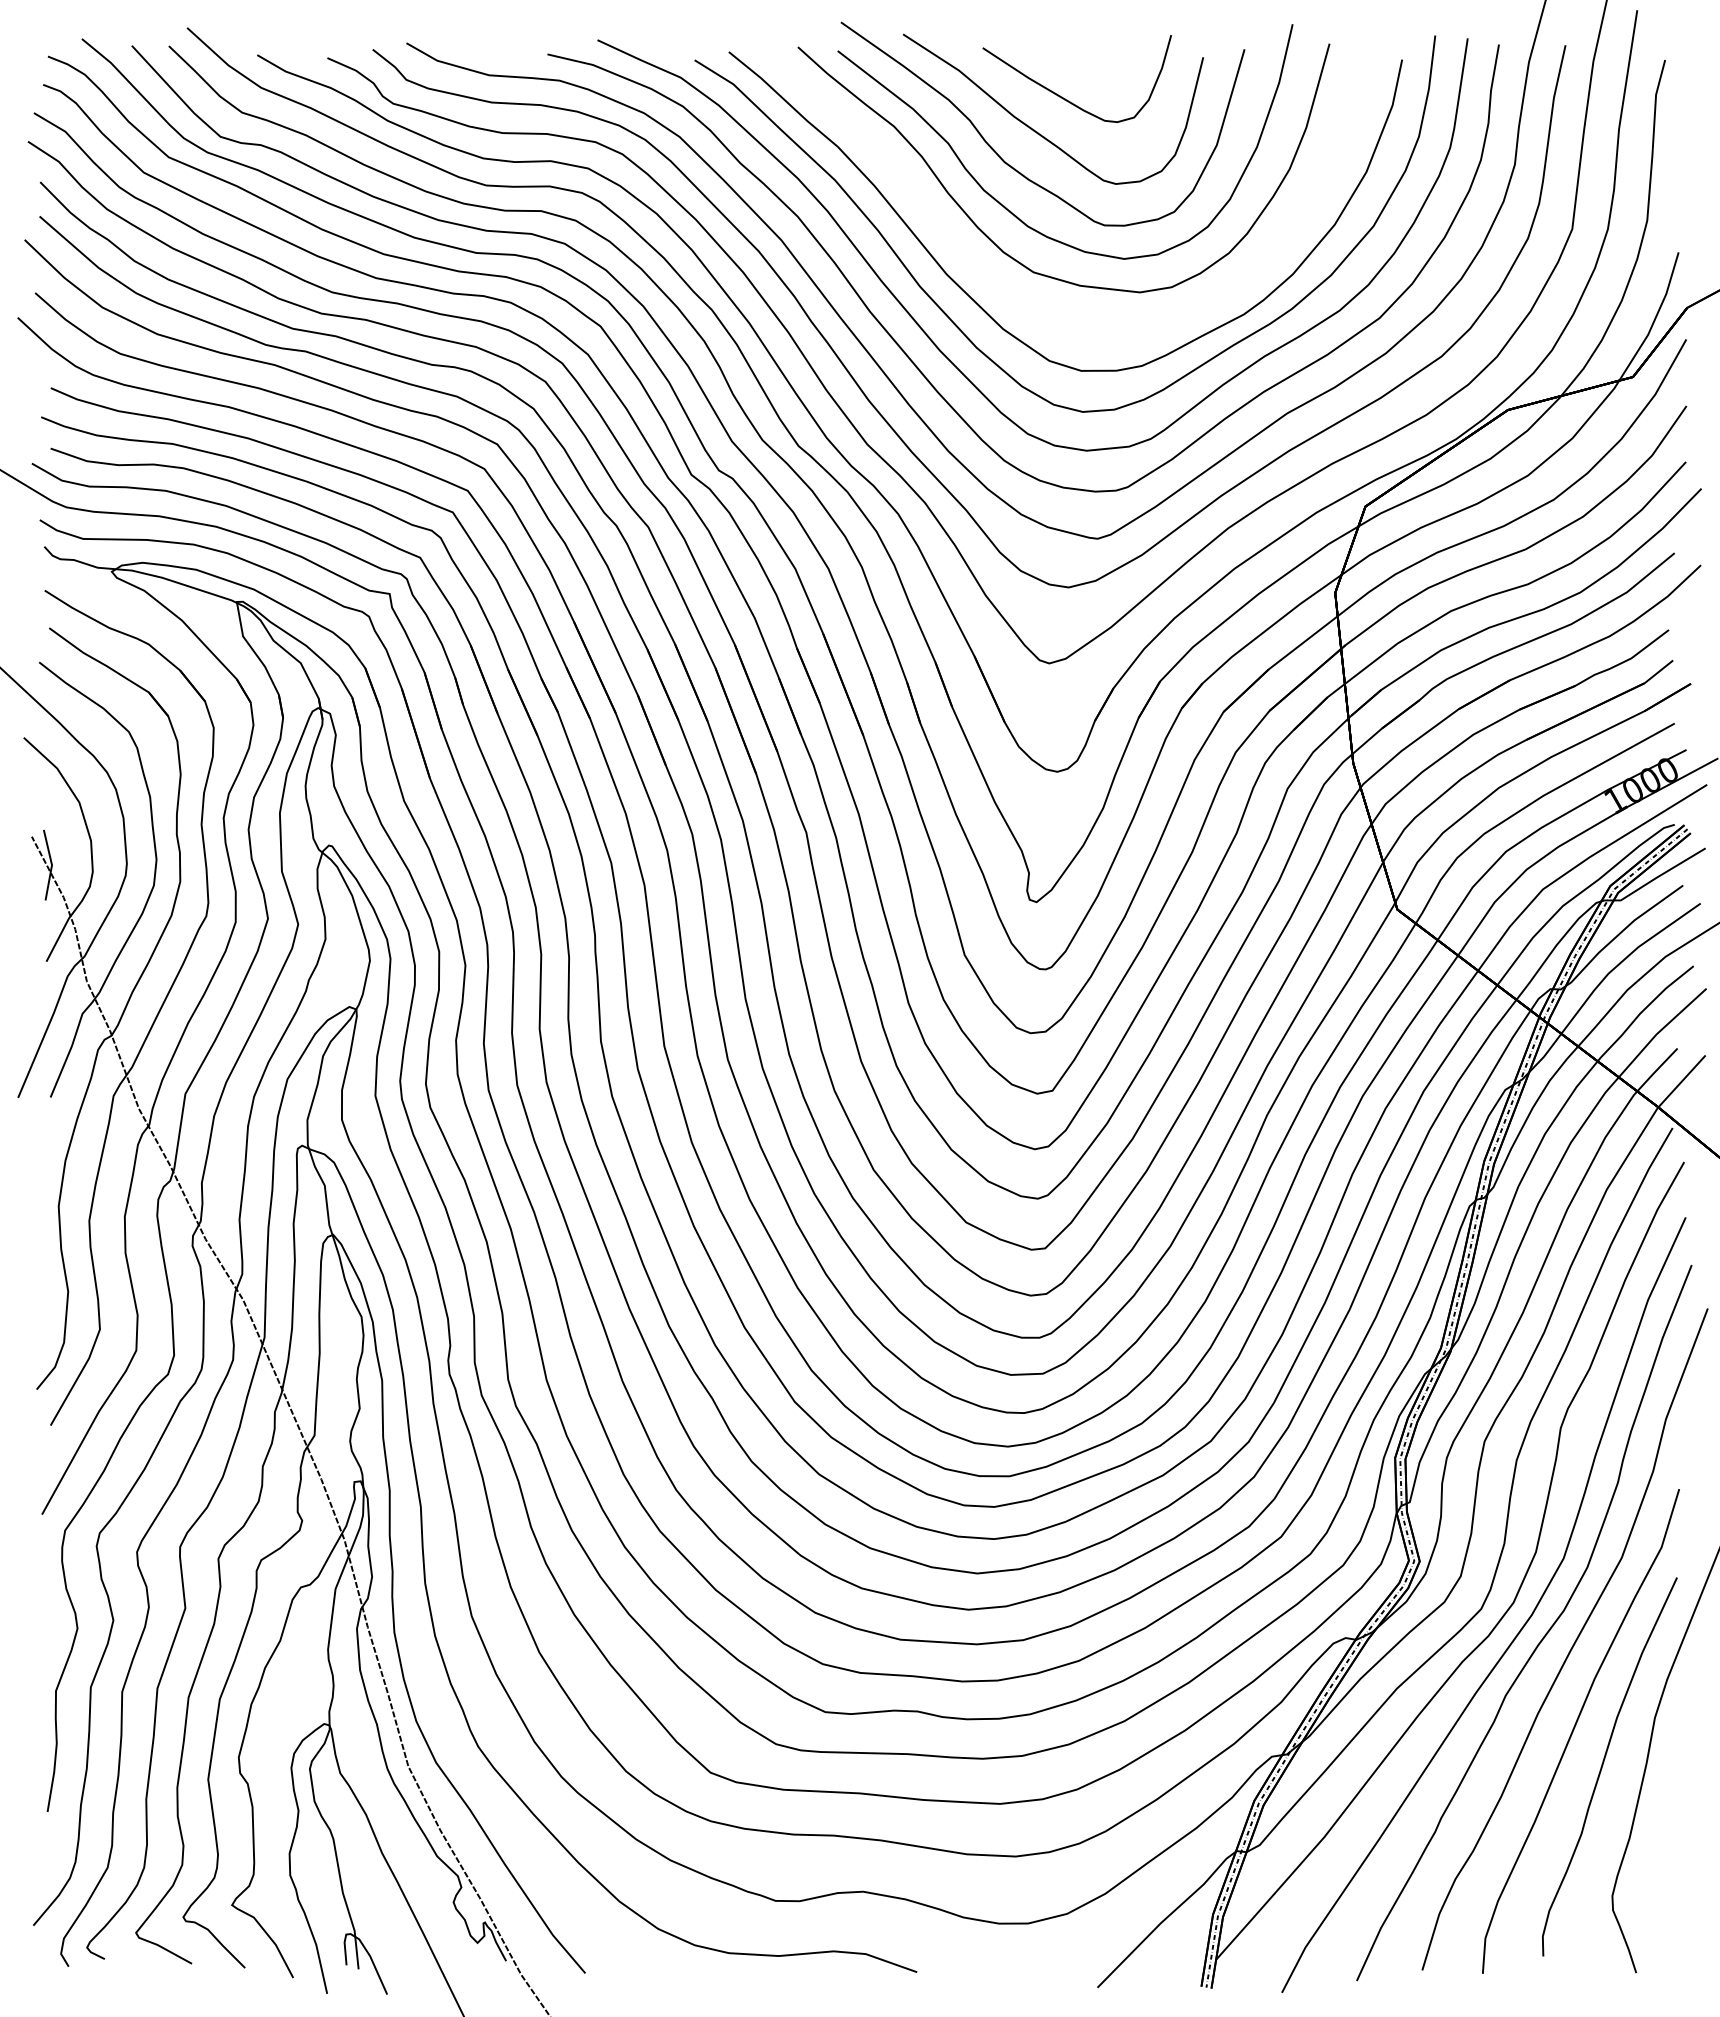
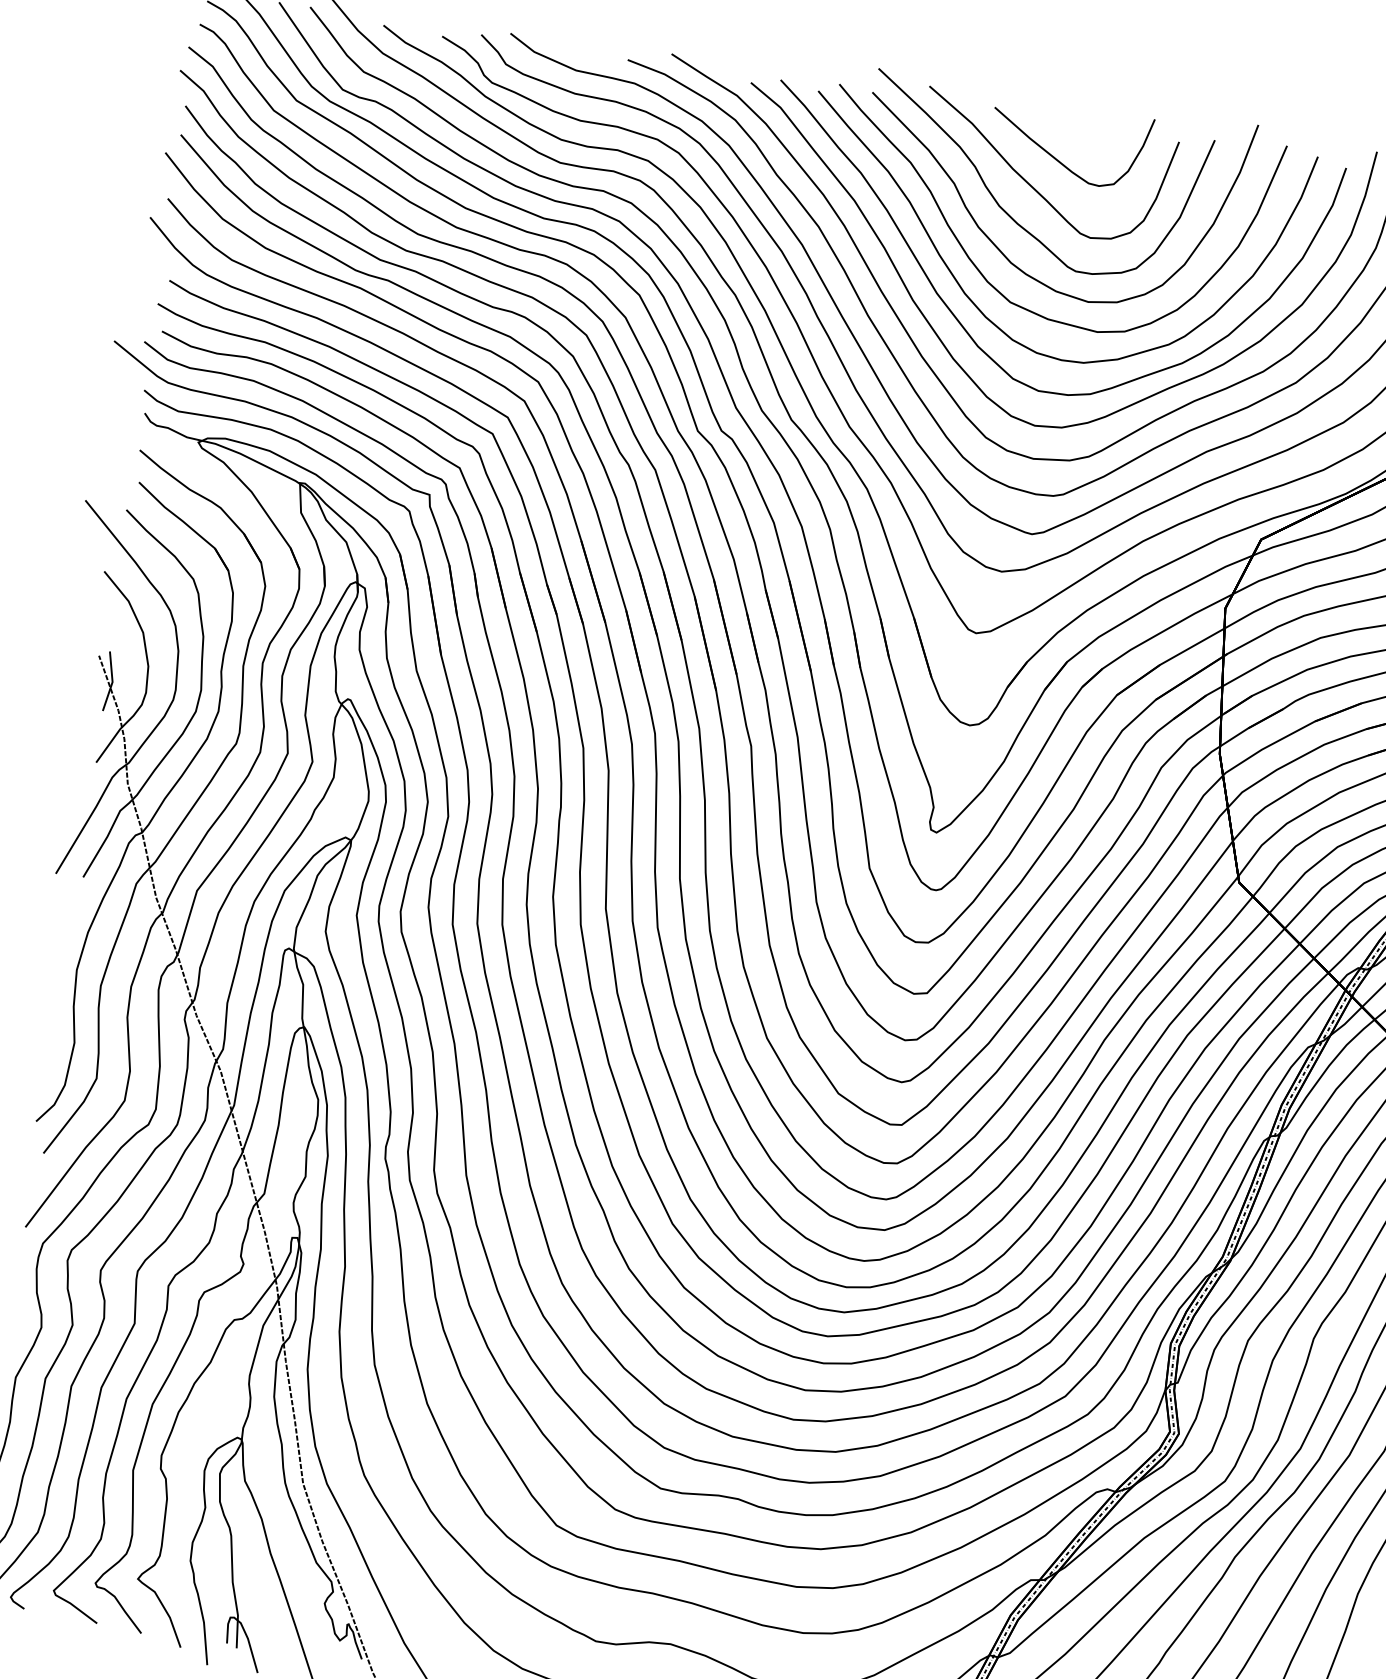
curve: (998, 284) -> (979, 308), added

